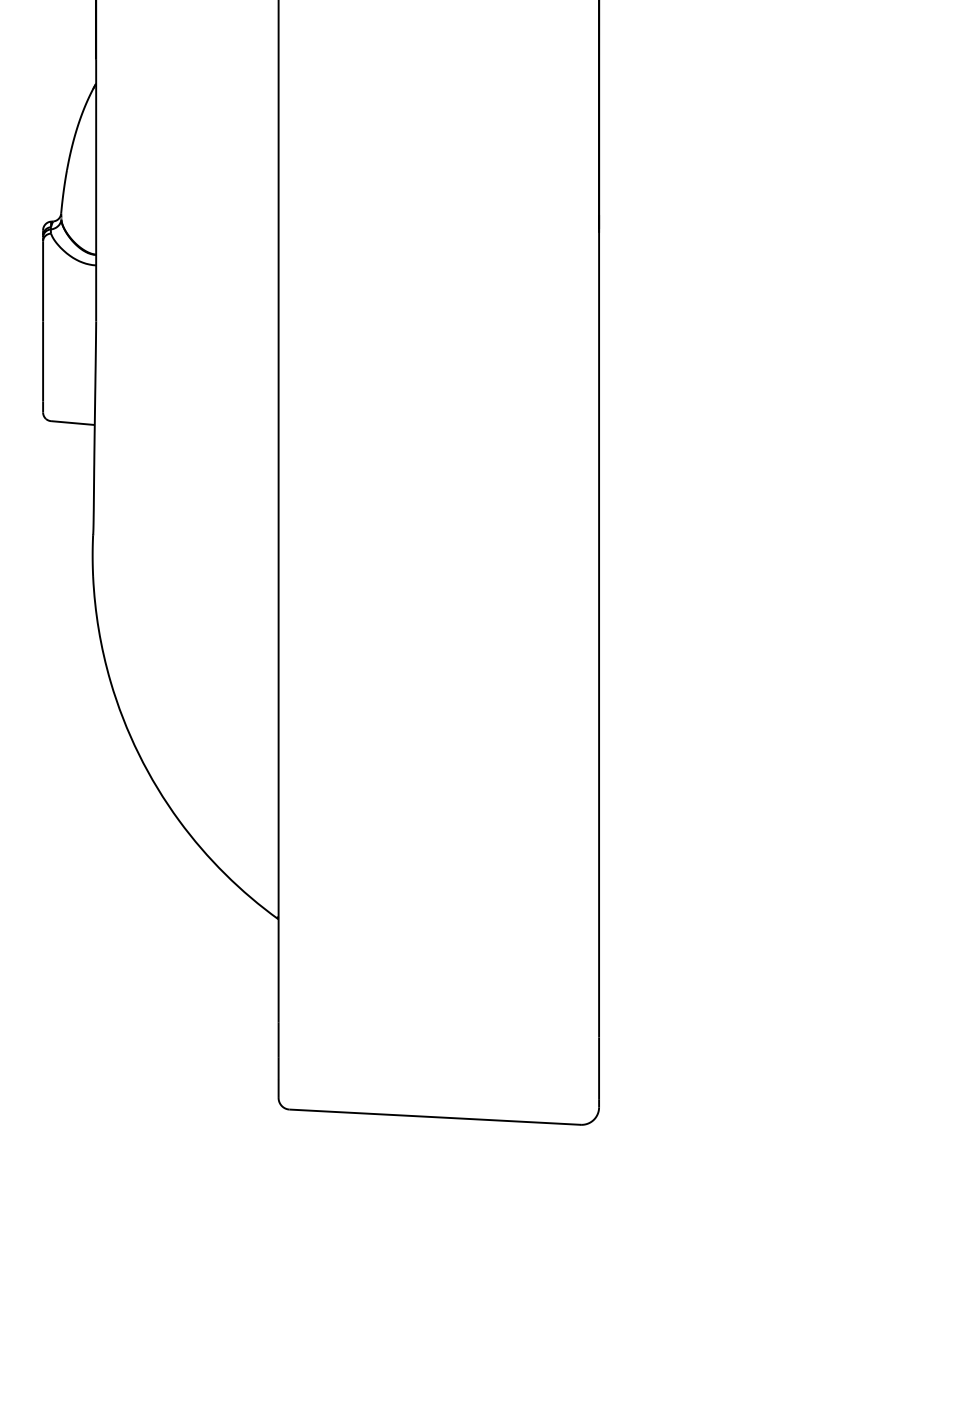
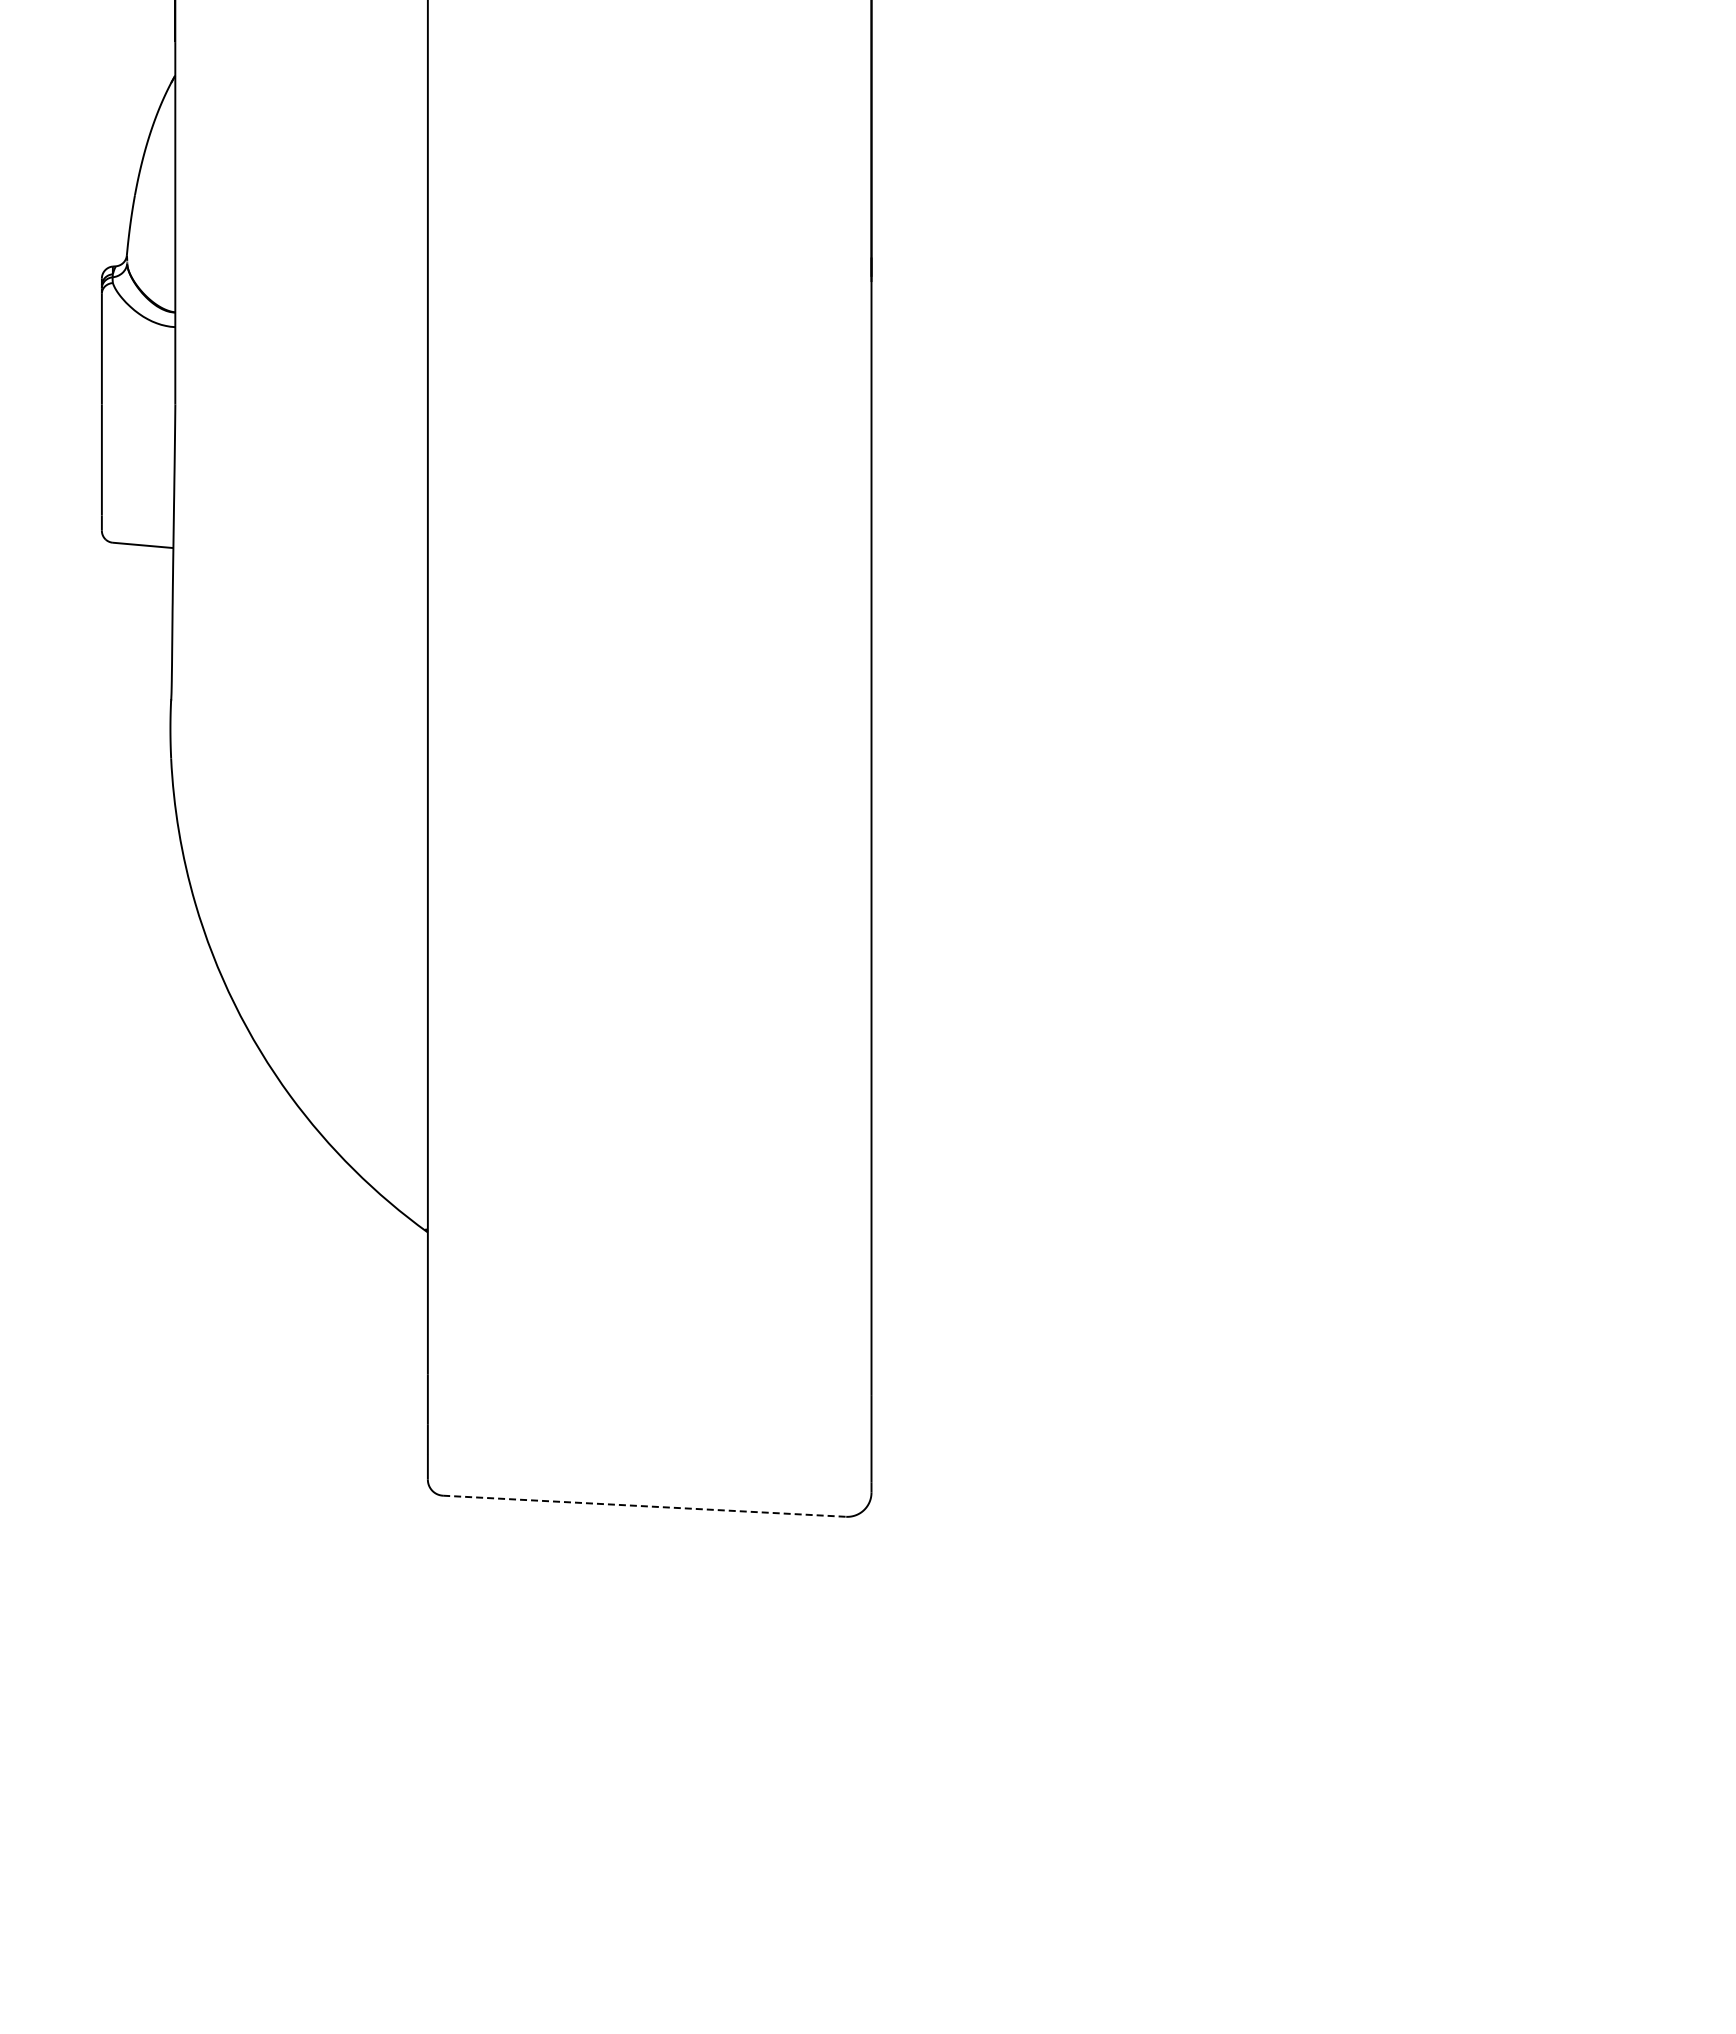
line: (435, 1117) -> (645, 1506), solid -> dashed

